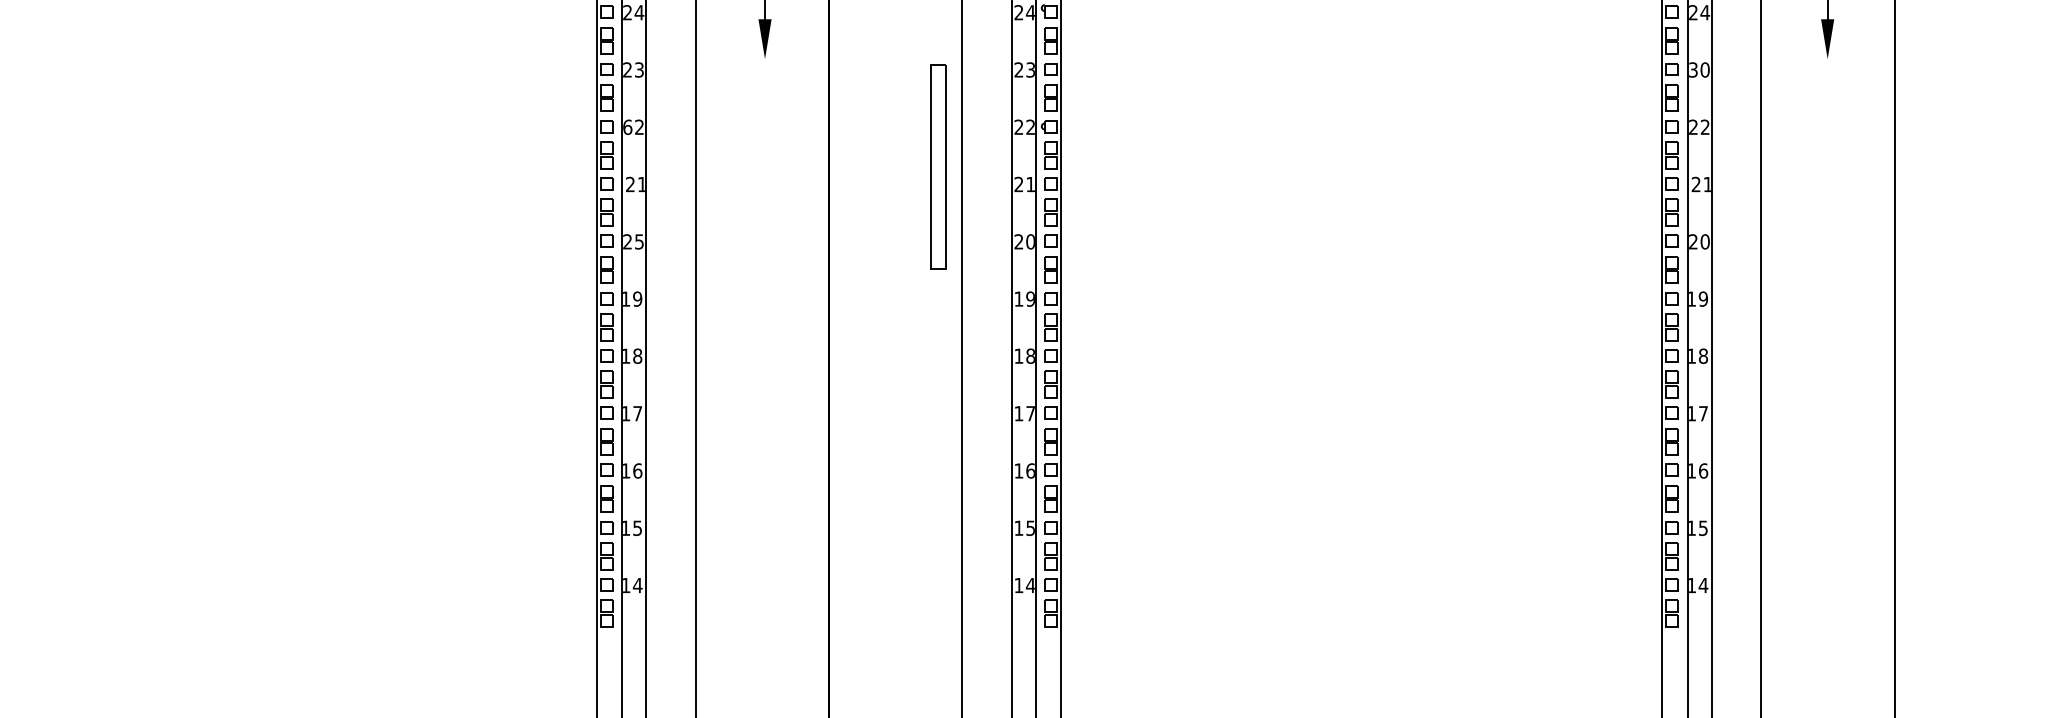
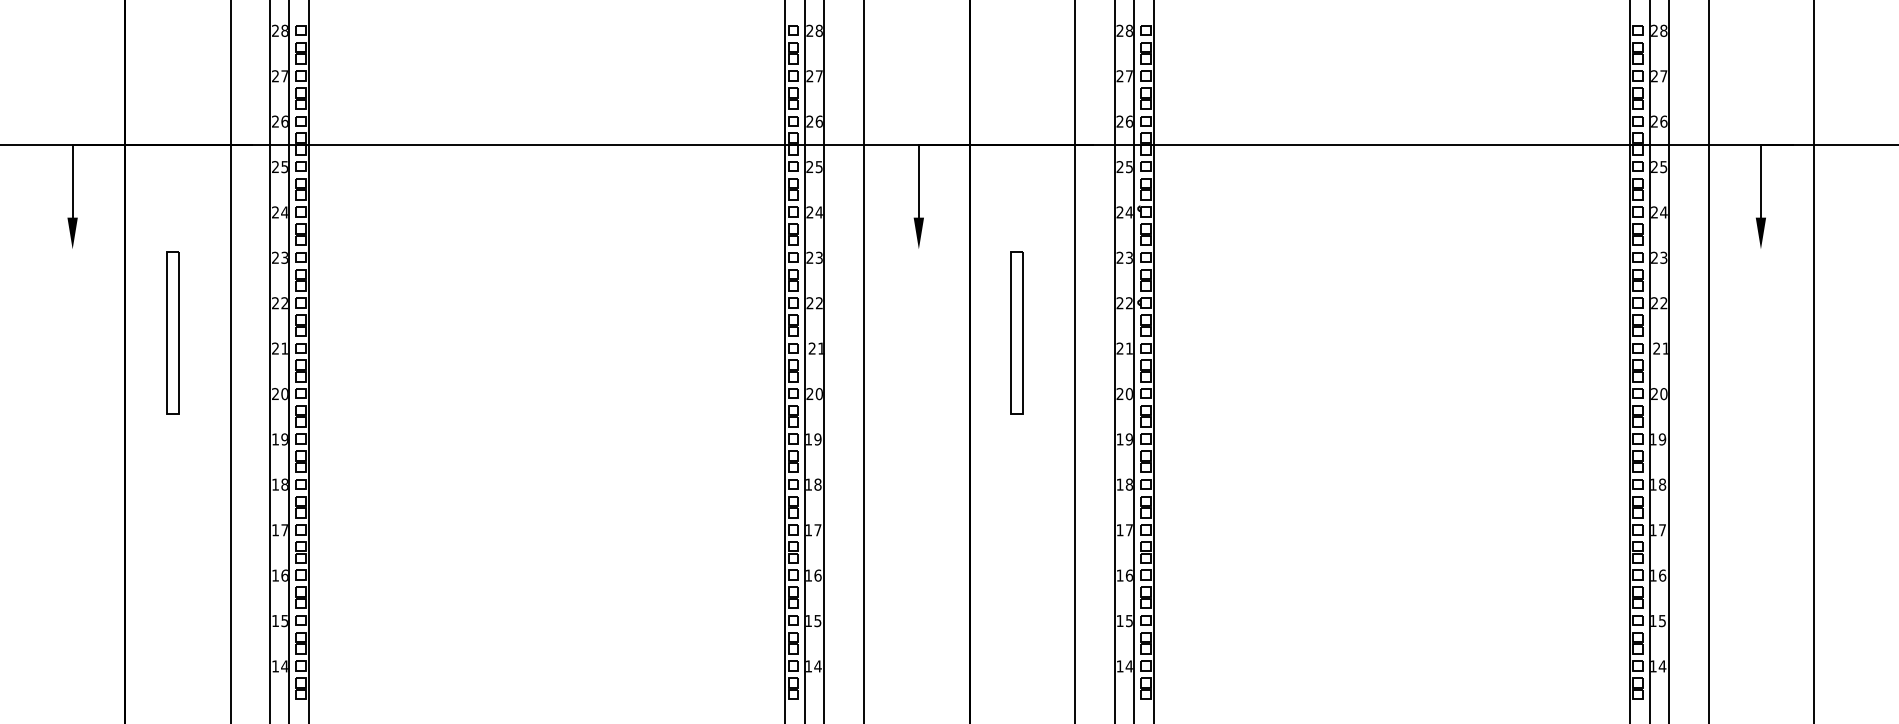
text: (1699, 69) -> (1659, 257), 30 -> 23
text: (627, 127) -> (809, 303), 62 -> 22
part: (937, 166) -> (1016, 332), moved
text: (638, 242) -> (818, 394), 25 -> 20

